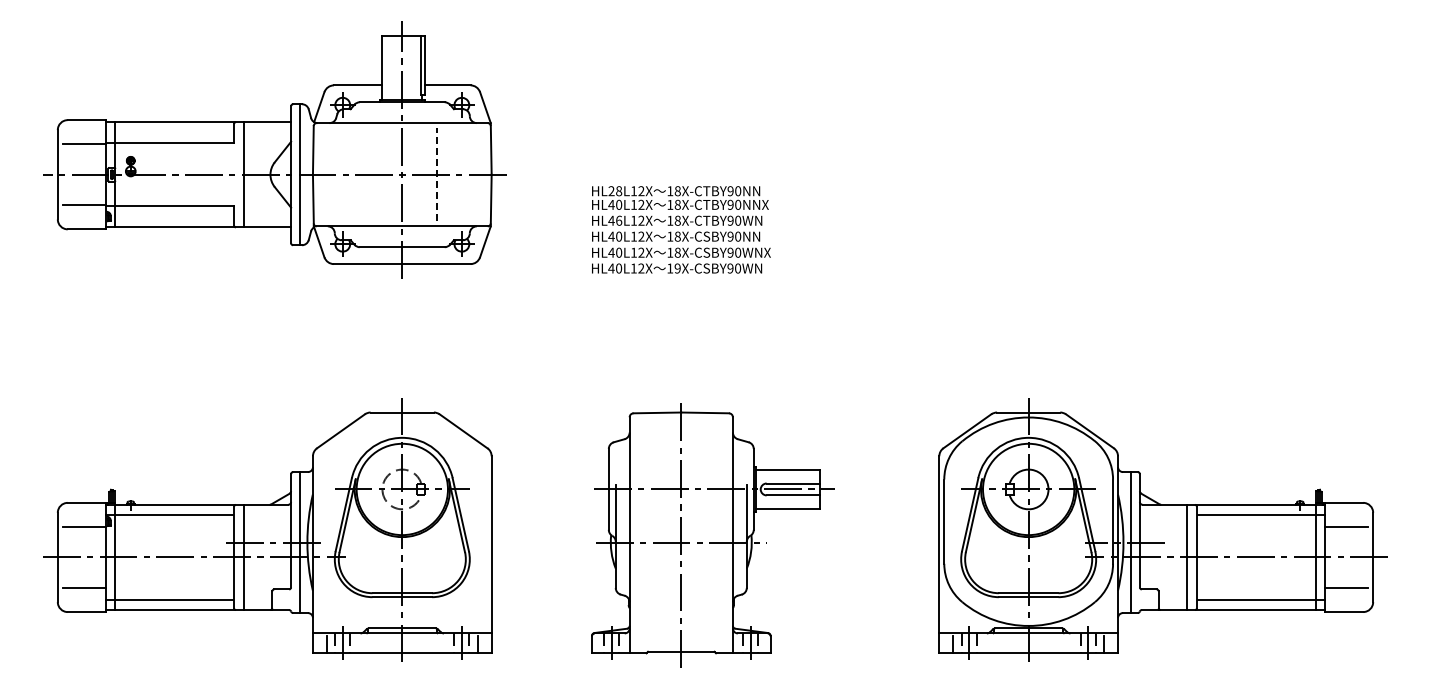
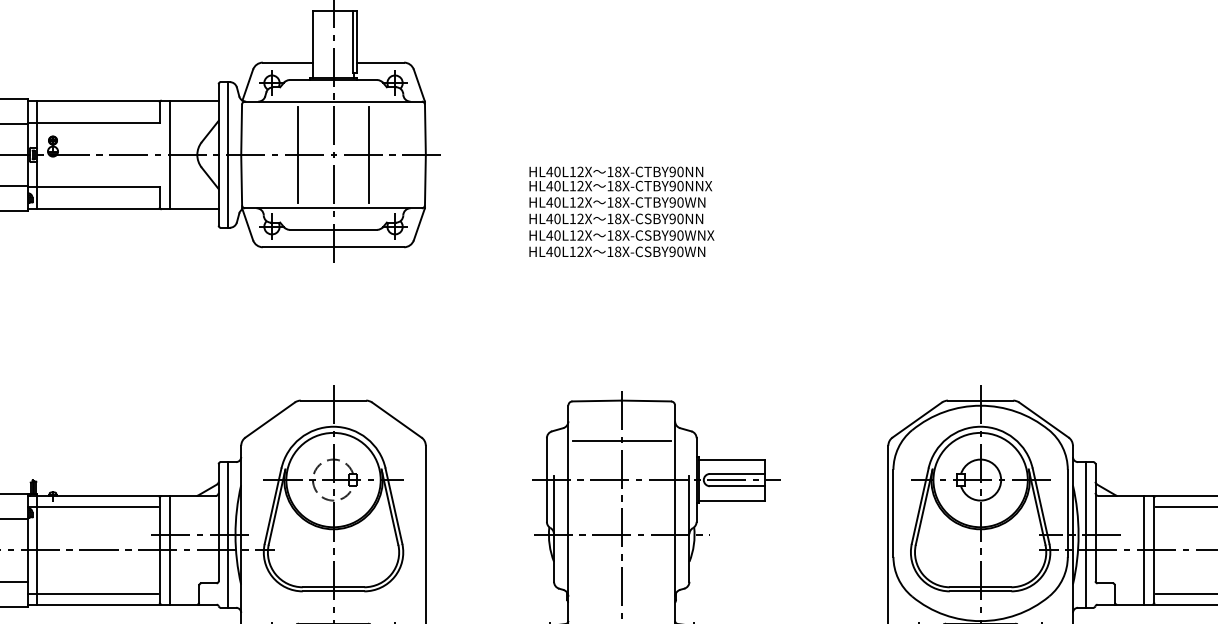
line: (367, 174) -> (297, 154), added
line: (437, 174) -> (369, 154), dashed -> solid
text: (615, 191) -> (553, 172), HL28L12X -> HL40L12X
text: (619, 220) -> (557, 202), HL46L12X -> HL40L12X
text: (677, 268) -> (617, 251), 19X-CSBY90WN -> 18X-CSBY90WN
line: (681, 451) -> (621, 440), added

